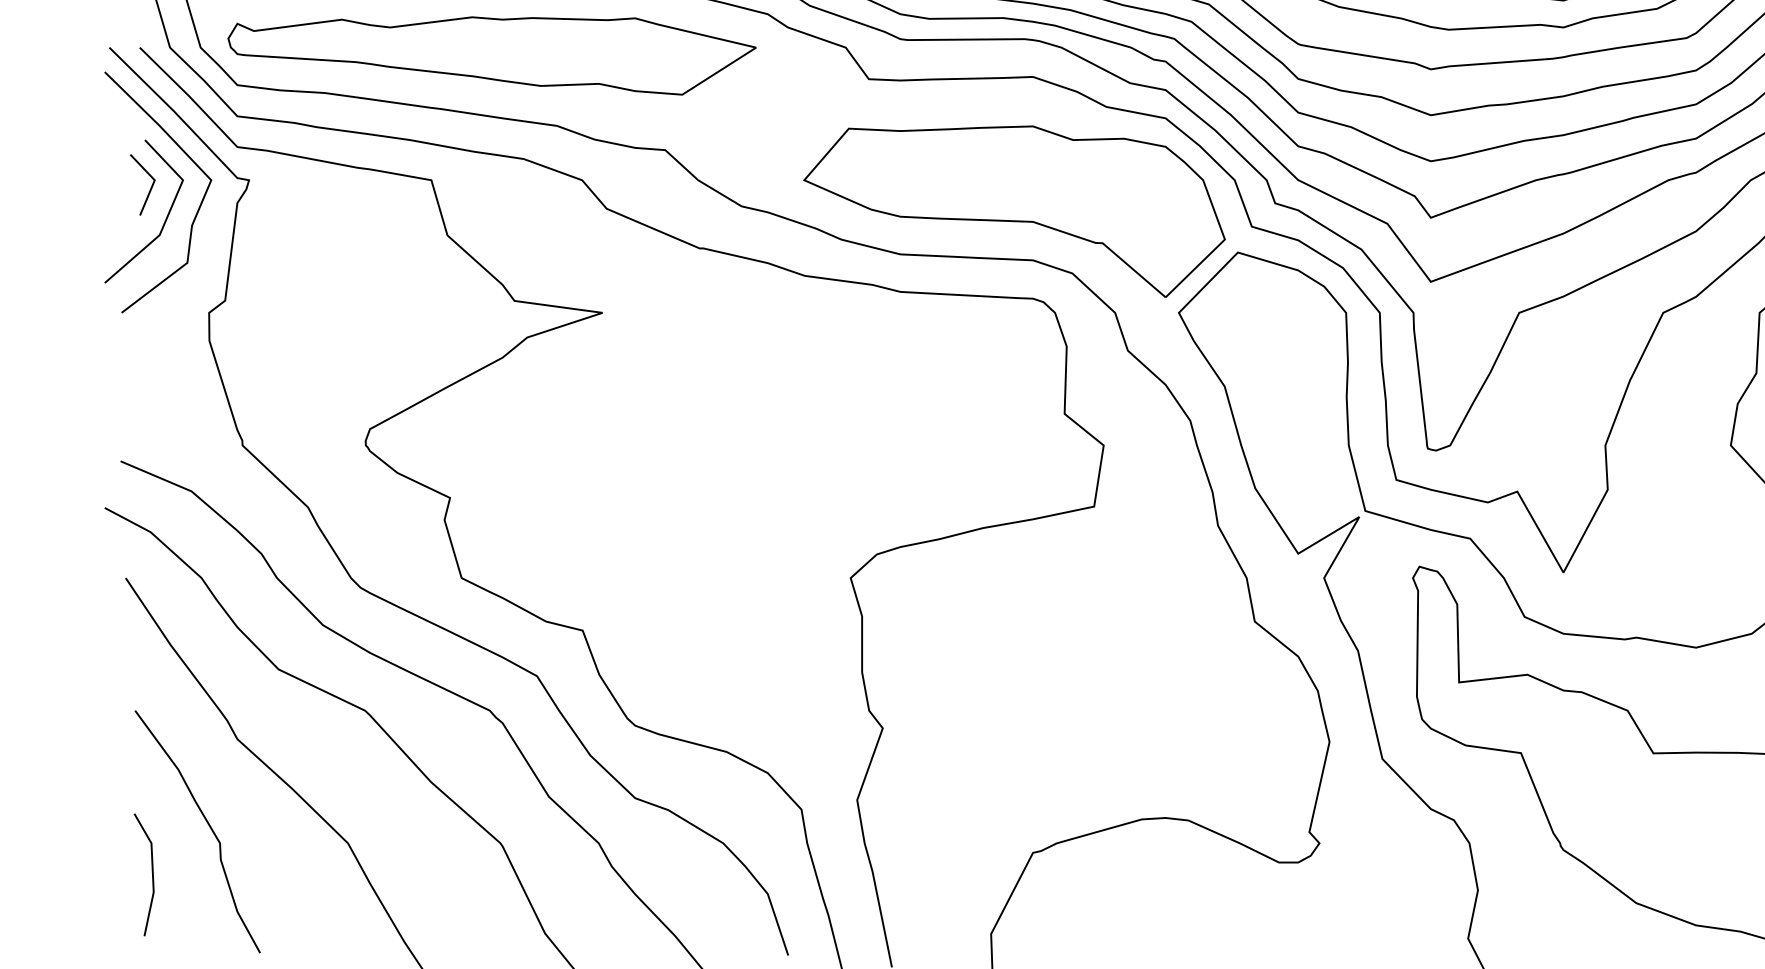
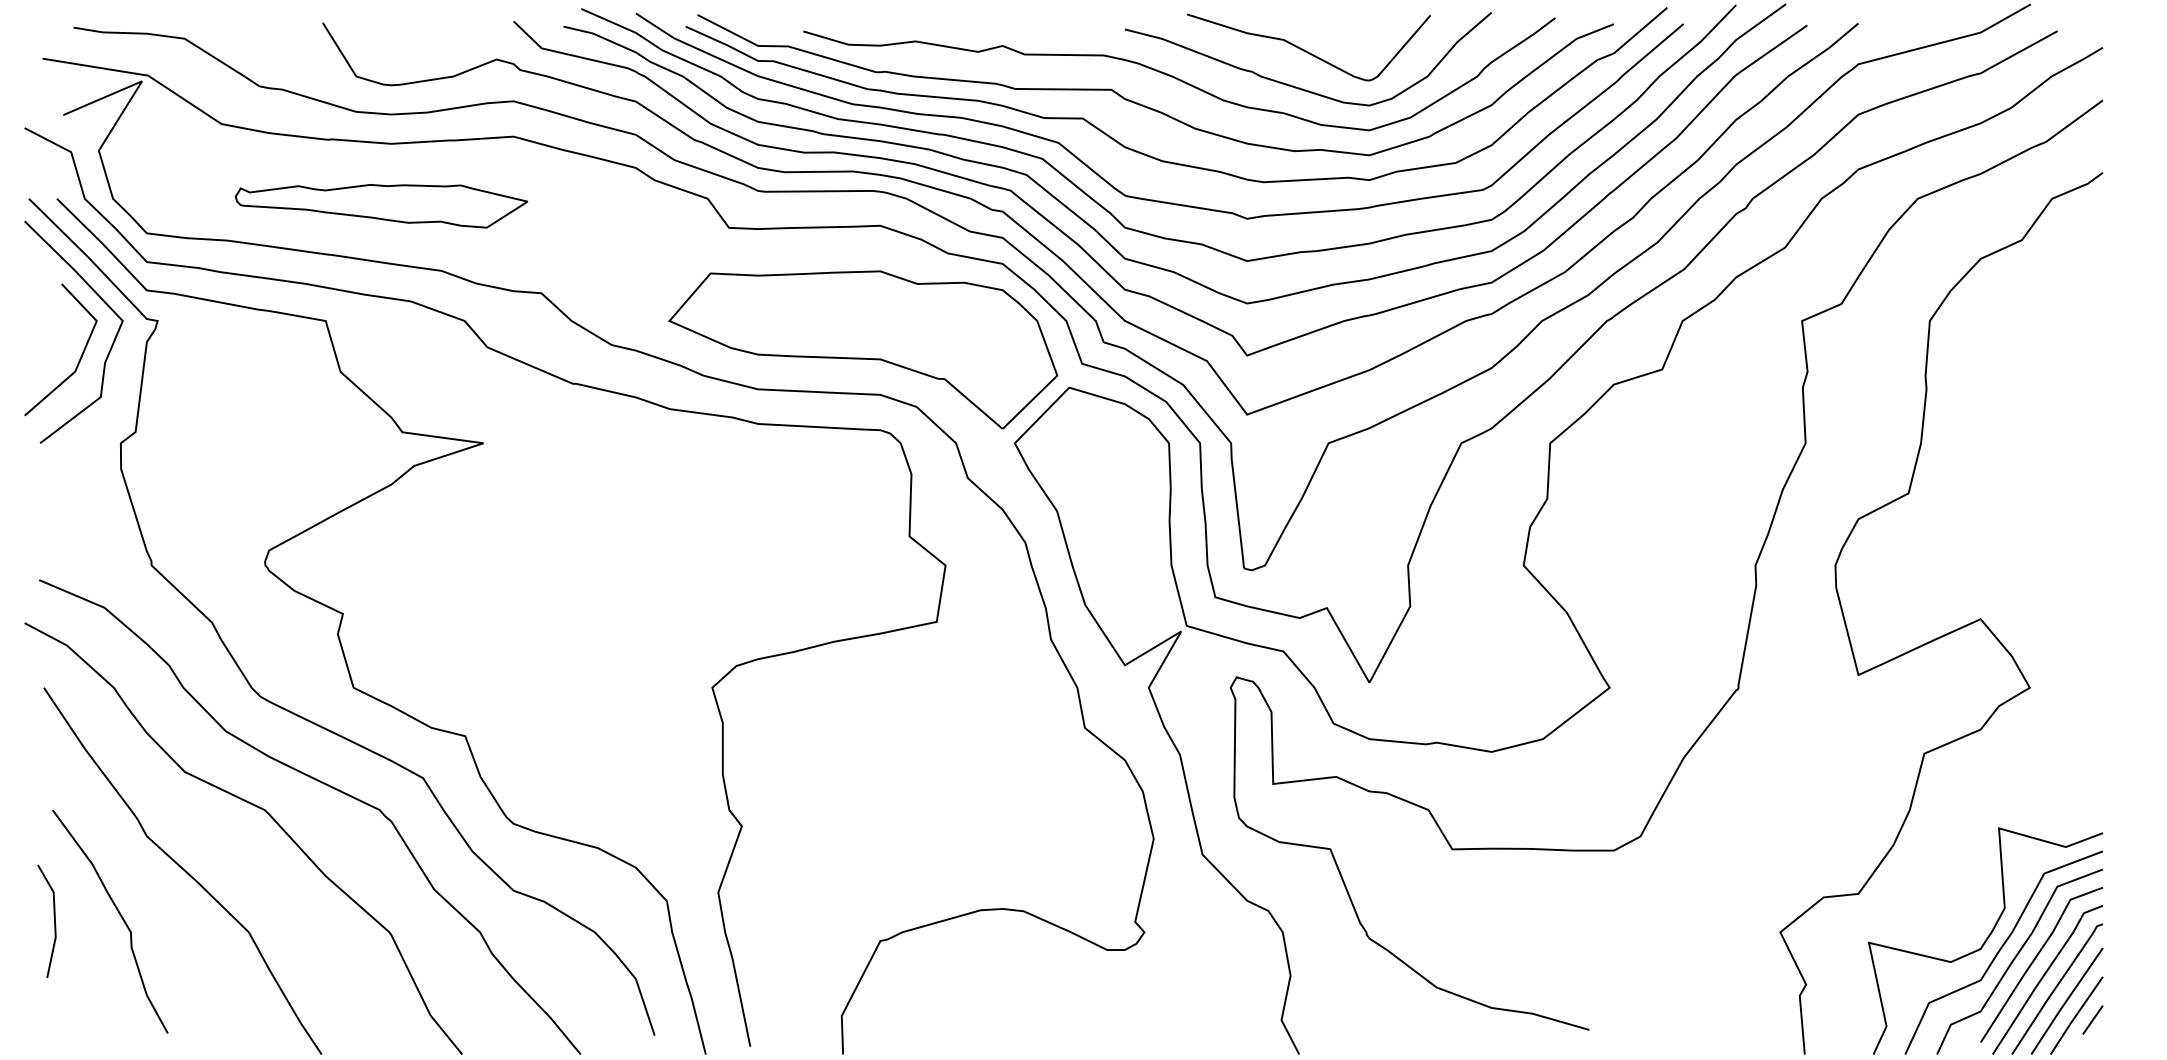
part: (491, 54) -> (381, 205), size x0.6
line: (150, 188) -> (66, 328), removed
line: (152, 873) -> (54, 920), moved

